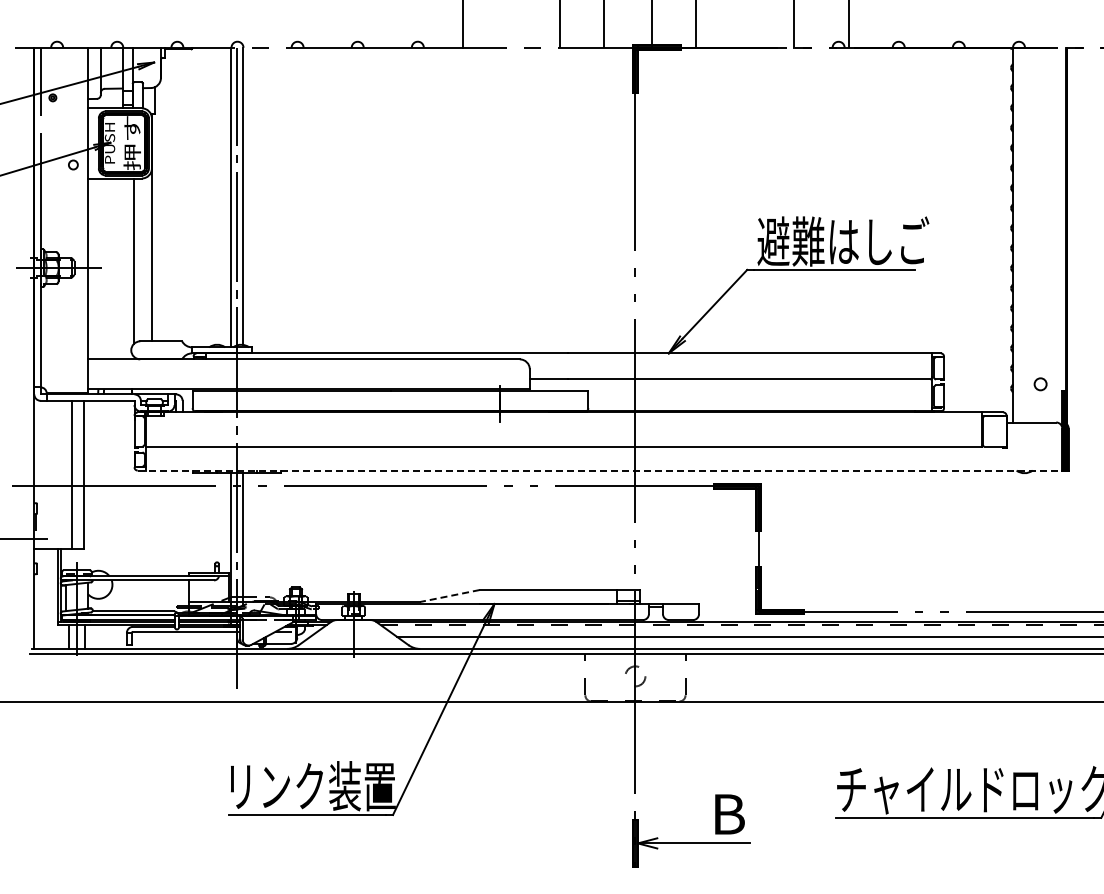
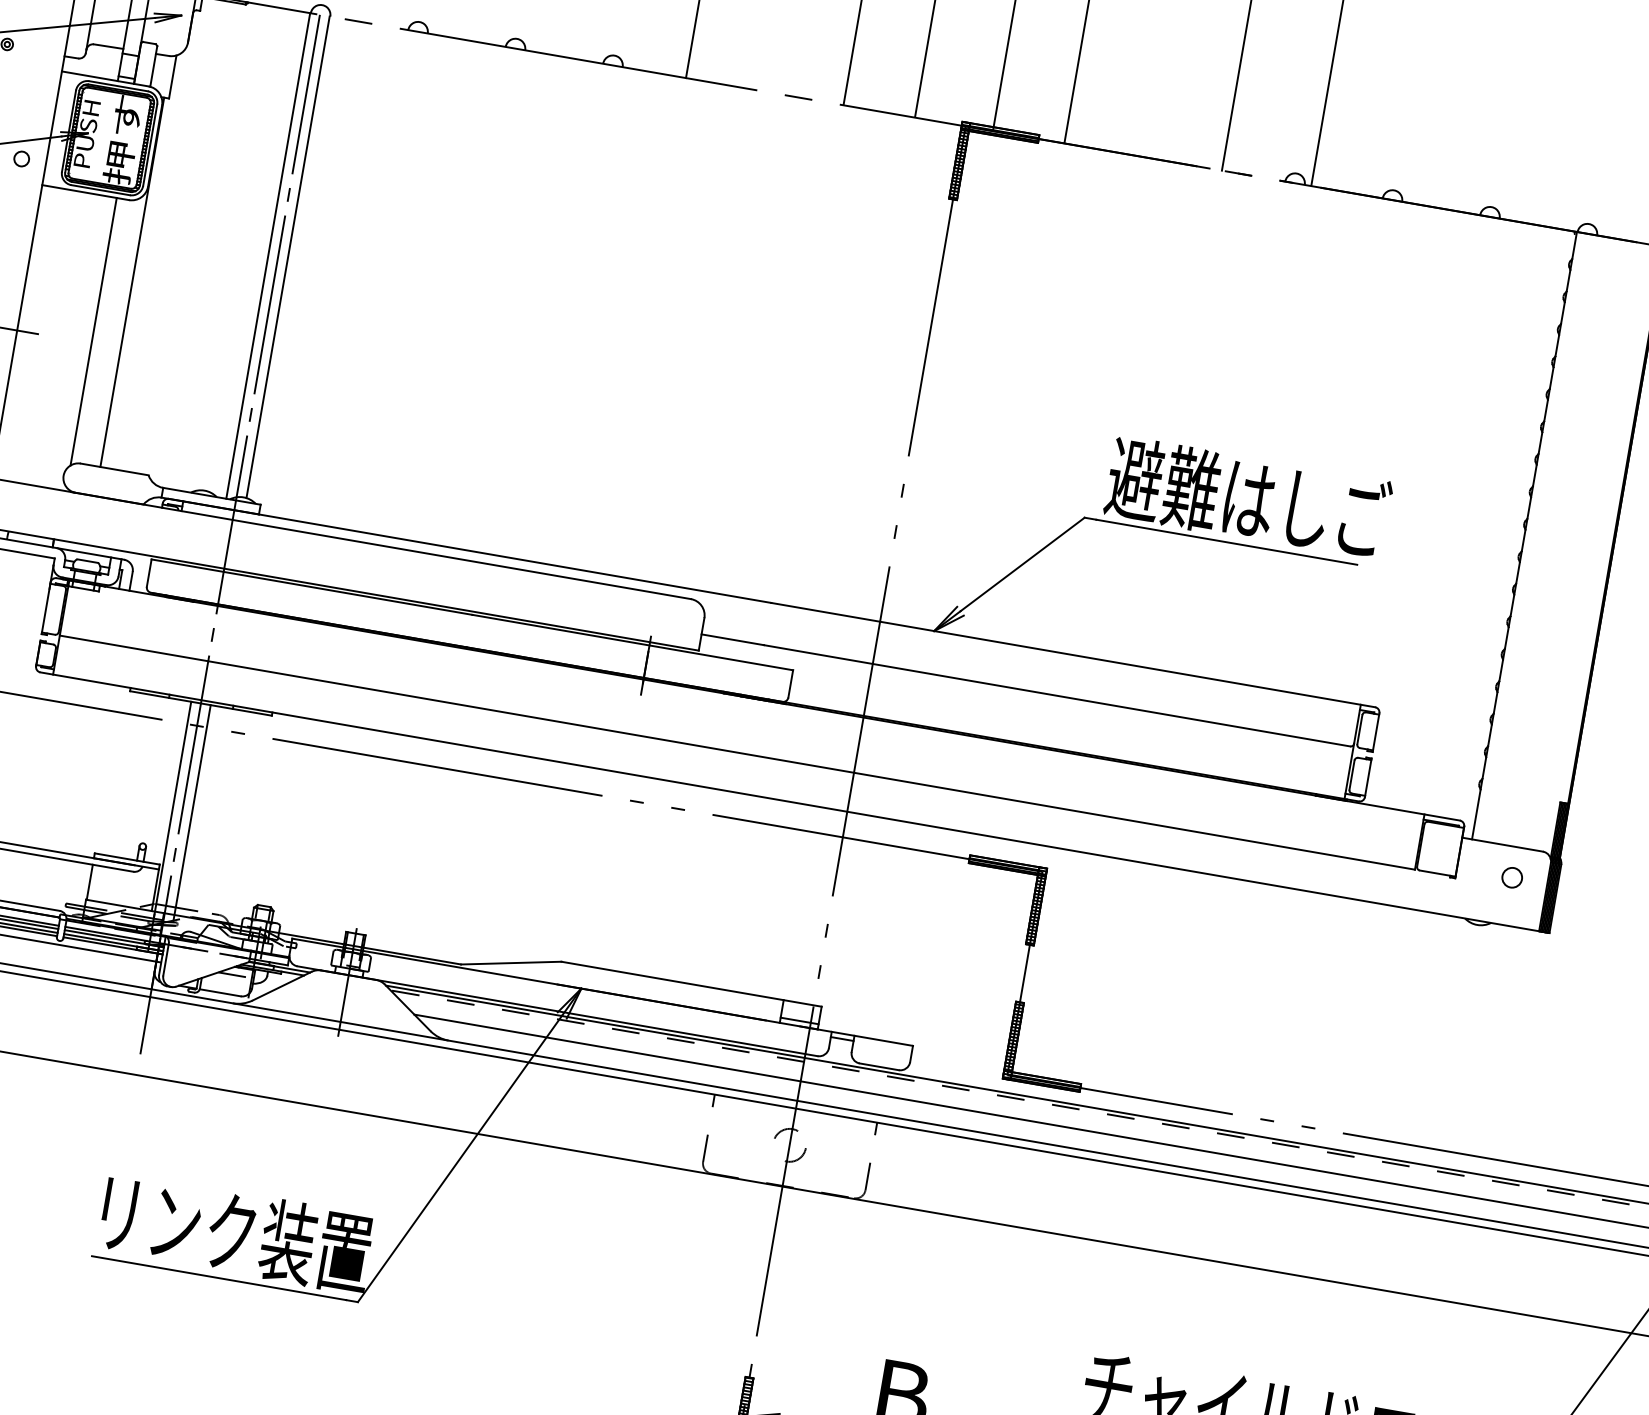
circle: (1040, 384) -> (1511, 878), moved
line: (600, 470) -> (790, 801), dashed -> solid
line: (449, 596) -> (510, 963), dashed -> solid

